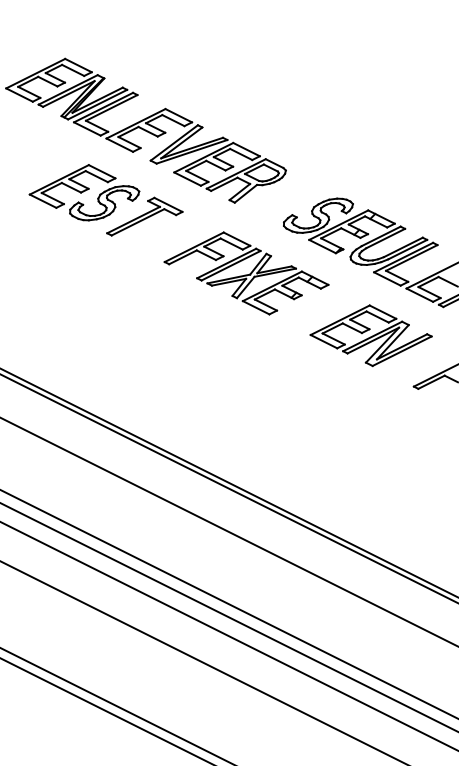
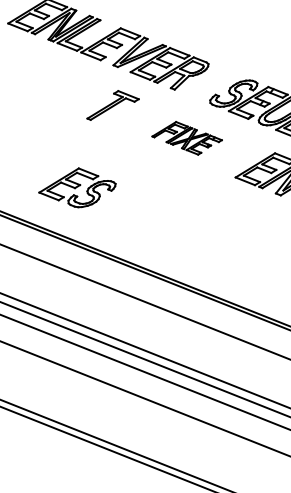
part: (84, 192) -> (77, 187), moved
part: (246, 273) -> (187, 138), size x0.6

